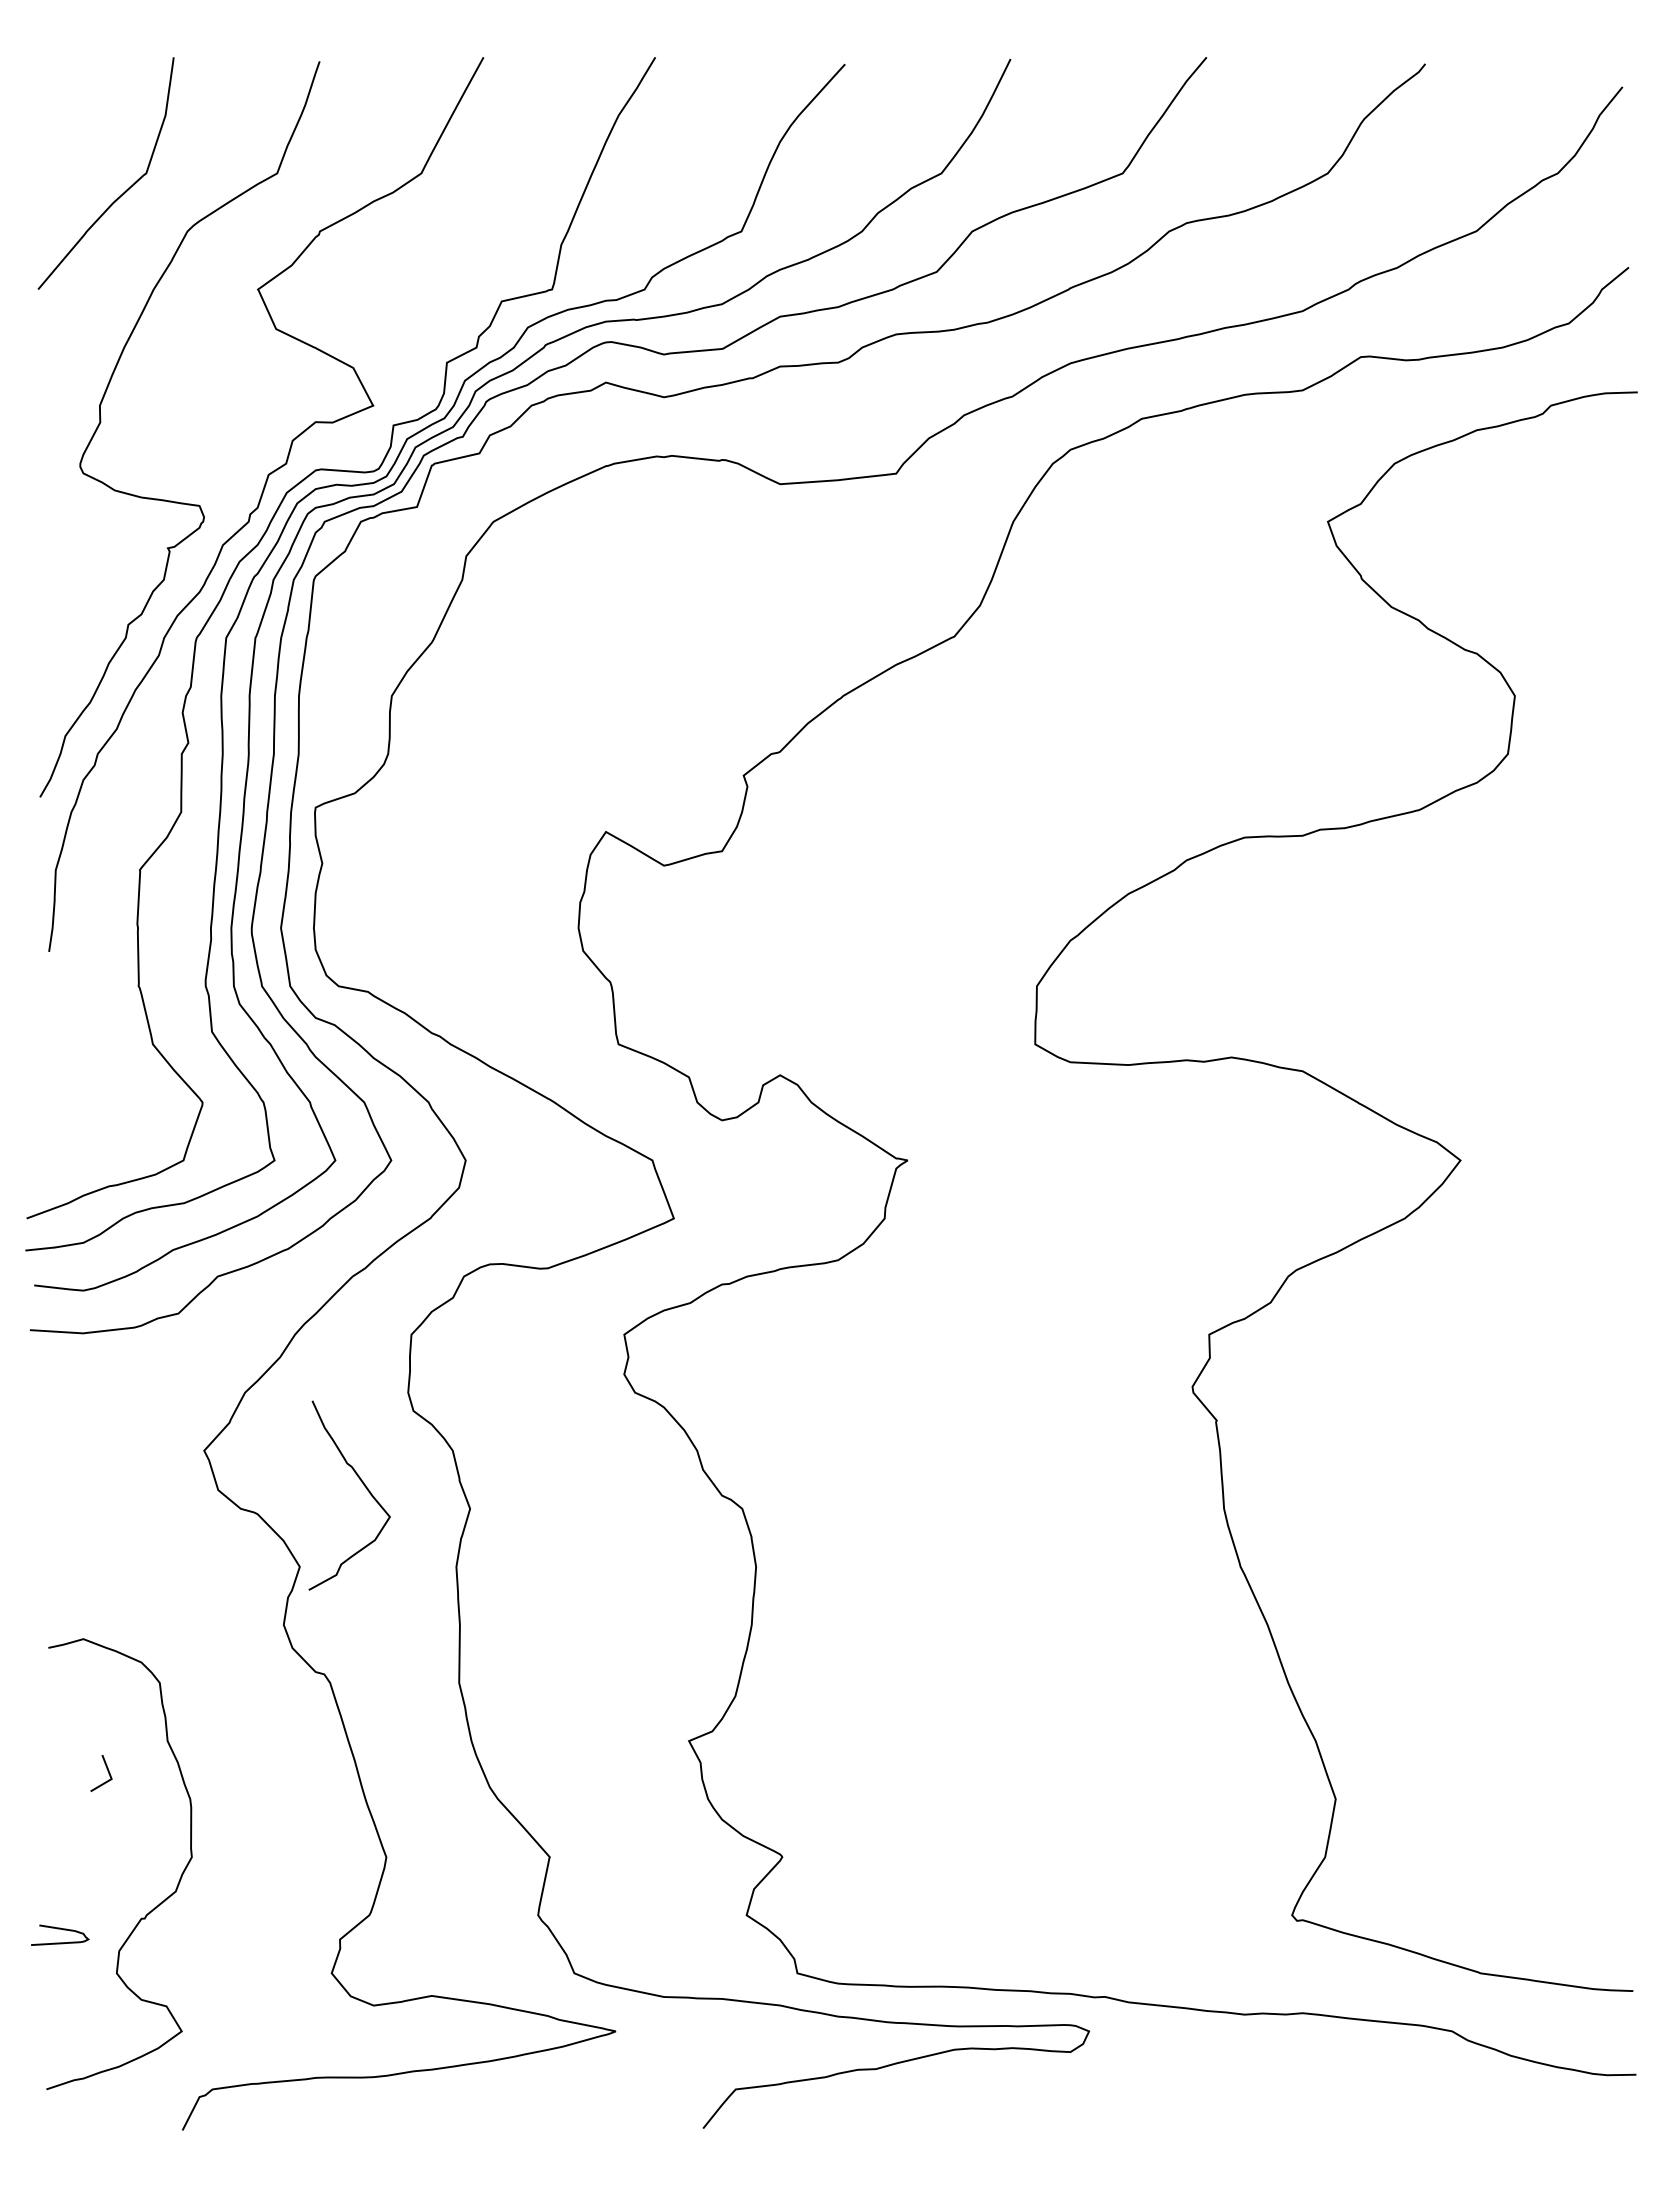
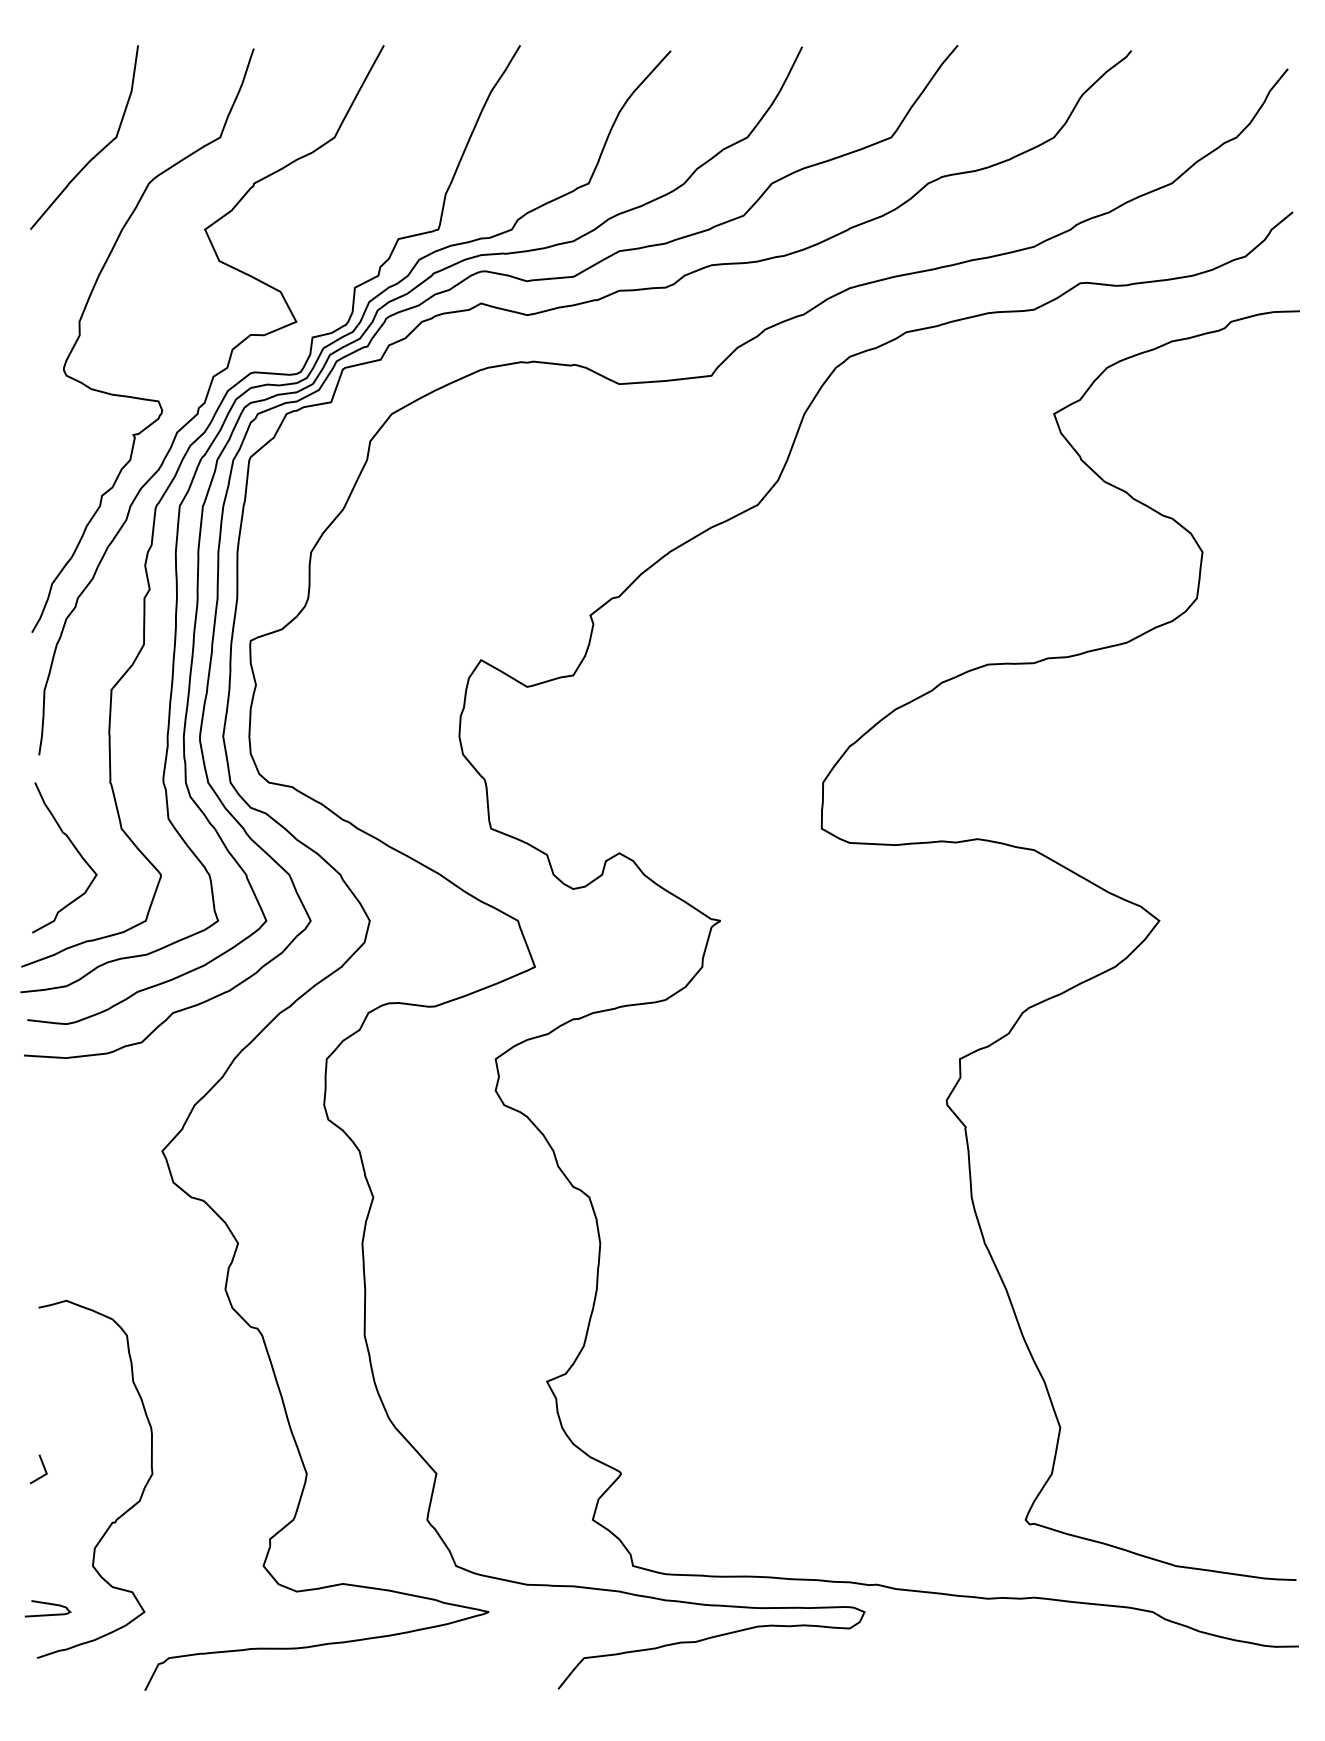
curve: (364, 1487) -> (76, 851), moved
line: (107, 1772) -> (43, 1468), moved
curve: (59, 1929) -> (47, 1604), moved

